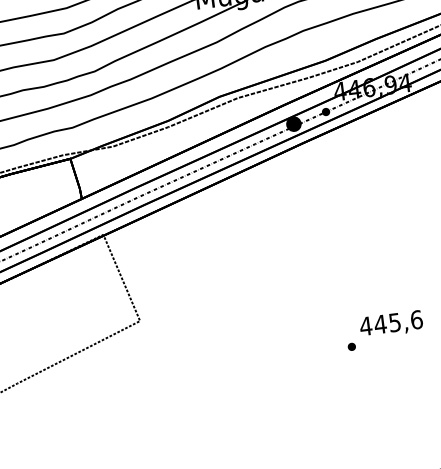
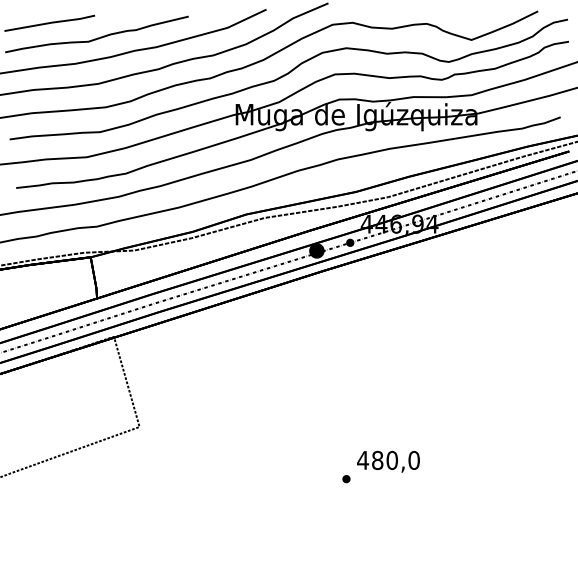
text: (398, 322) -> (395, 460), 445,6 -> 480,0

